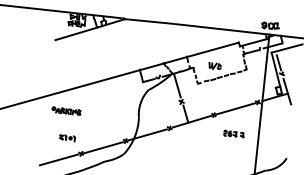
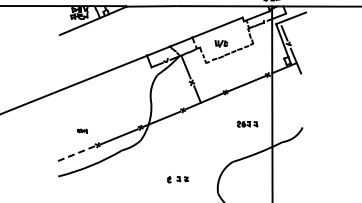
part: (66, 111) -> (78, 104), removed
part: (233, 133) -> (247, 123), moved
part: (67, 137) -> (82, 130), size x0.6
line: (59, 159) -> (76, 153), solid -> dashed

